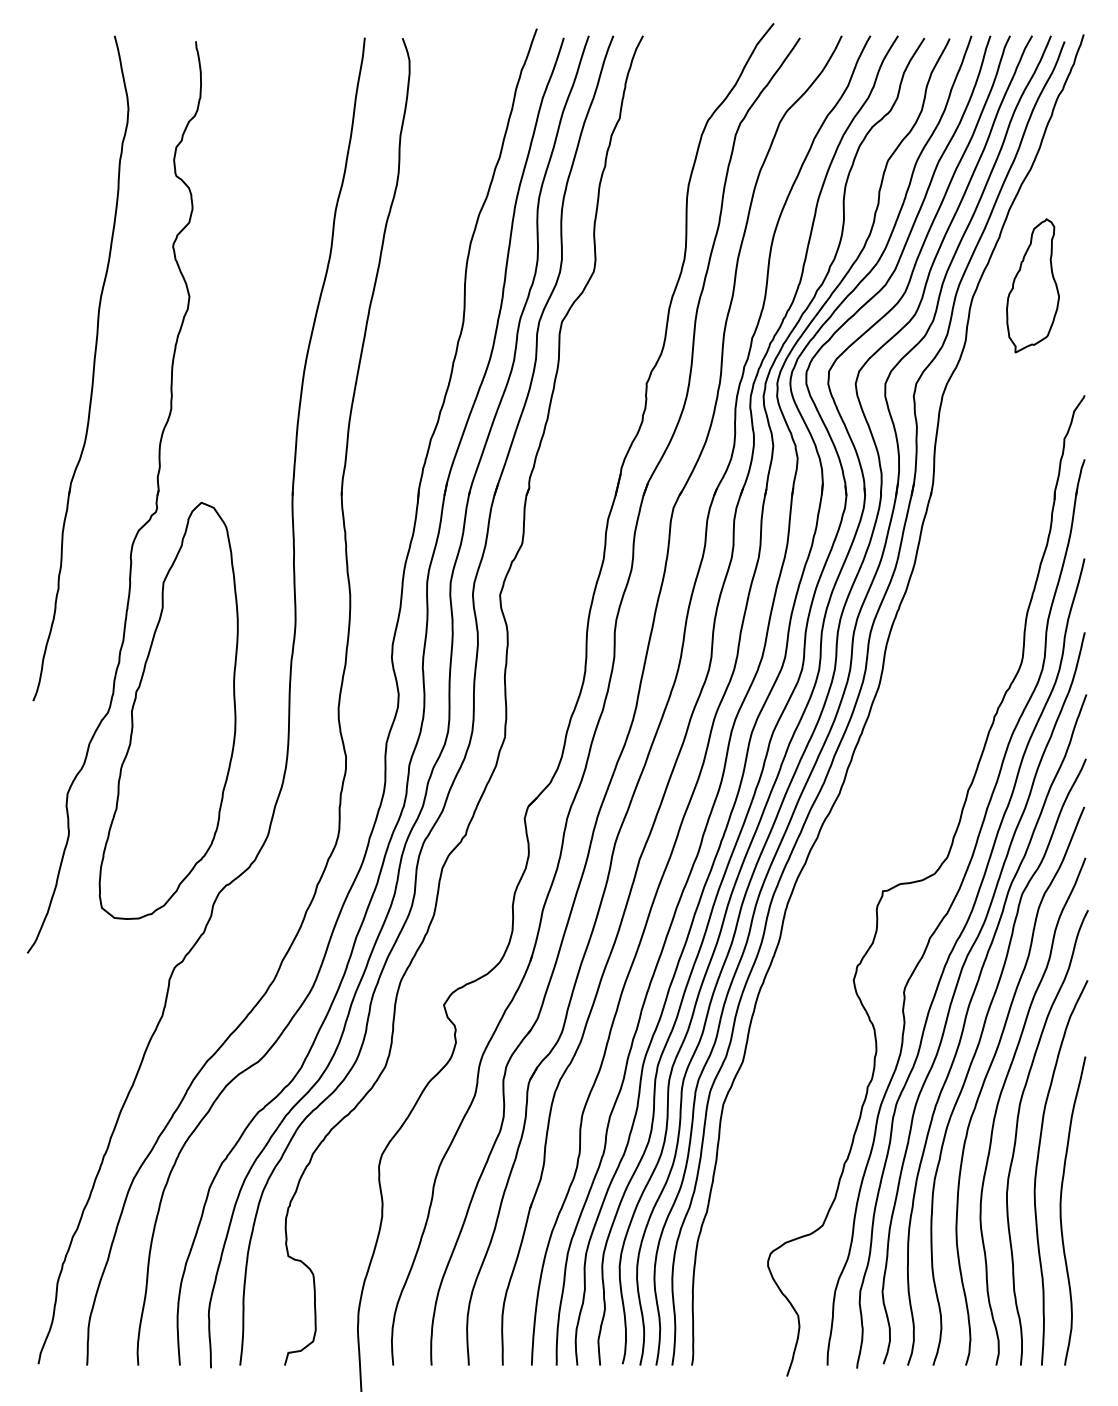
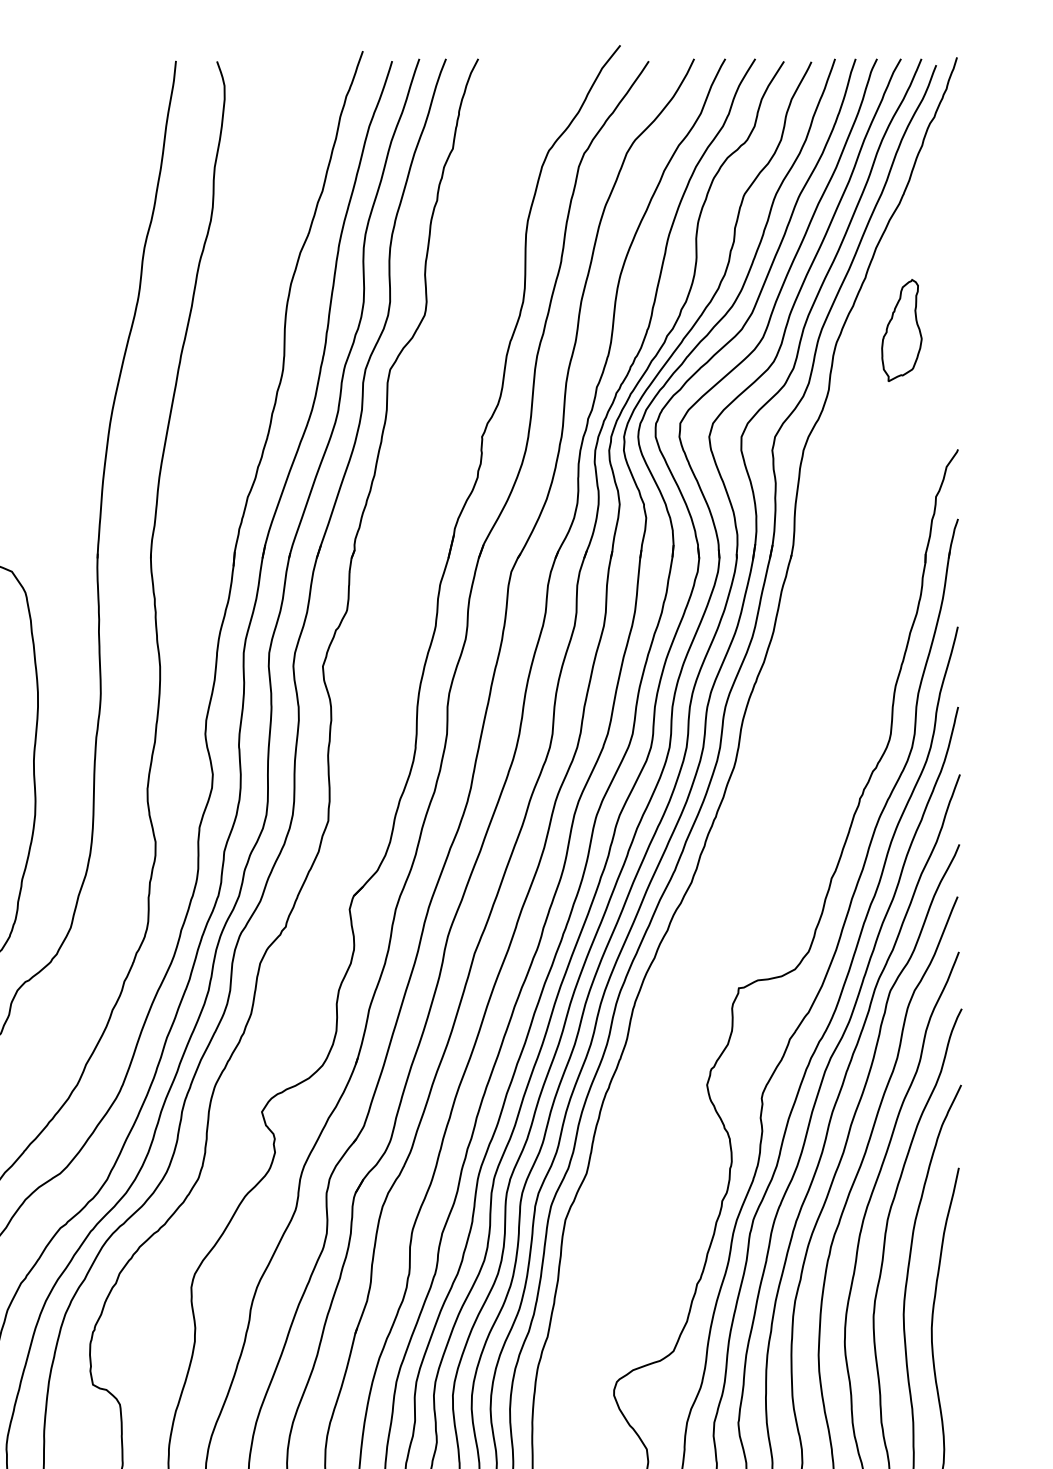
part: (1032, 285) -> (901, 330), size x0.7

